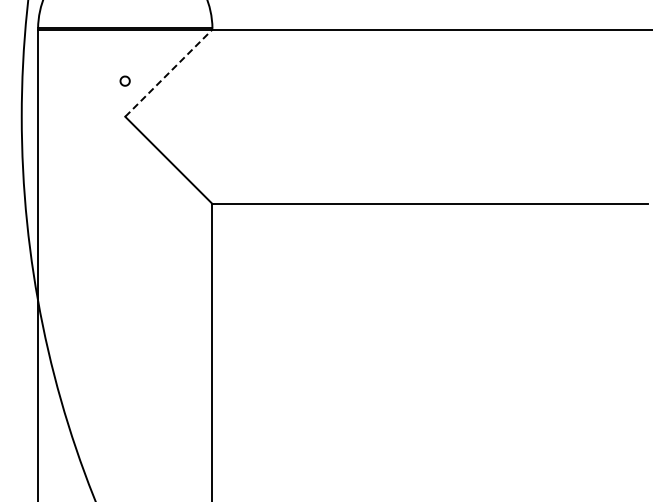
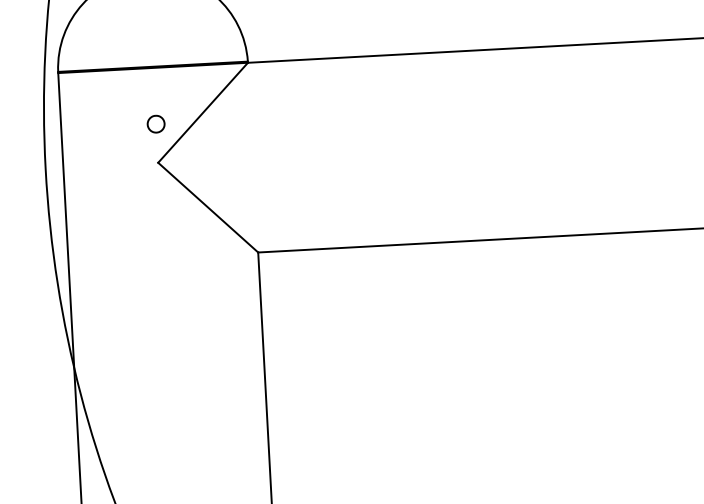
line: (168, 73) -> (202, 113), dashed -> solid
part: (124, 80) -> (155, 123), size x1.67

